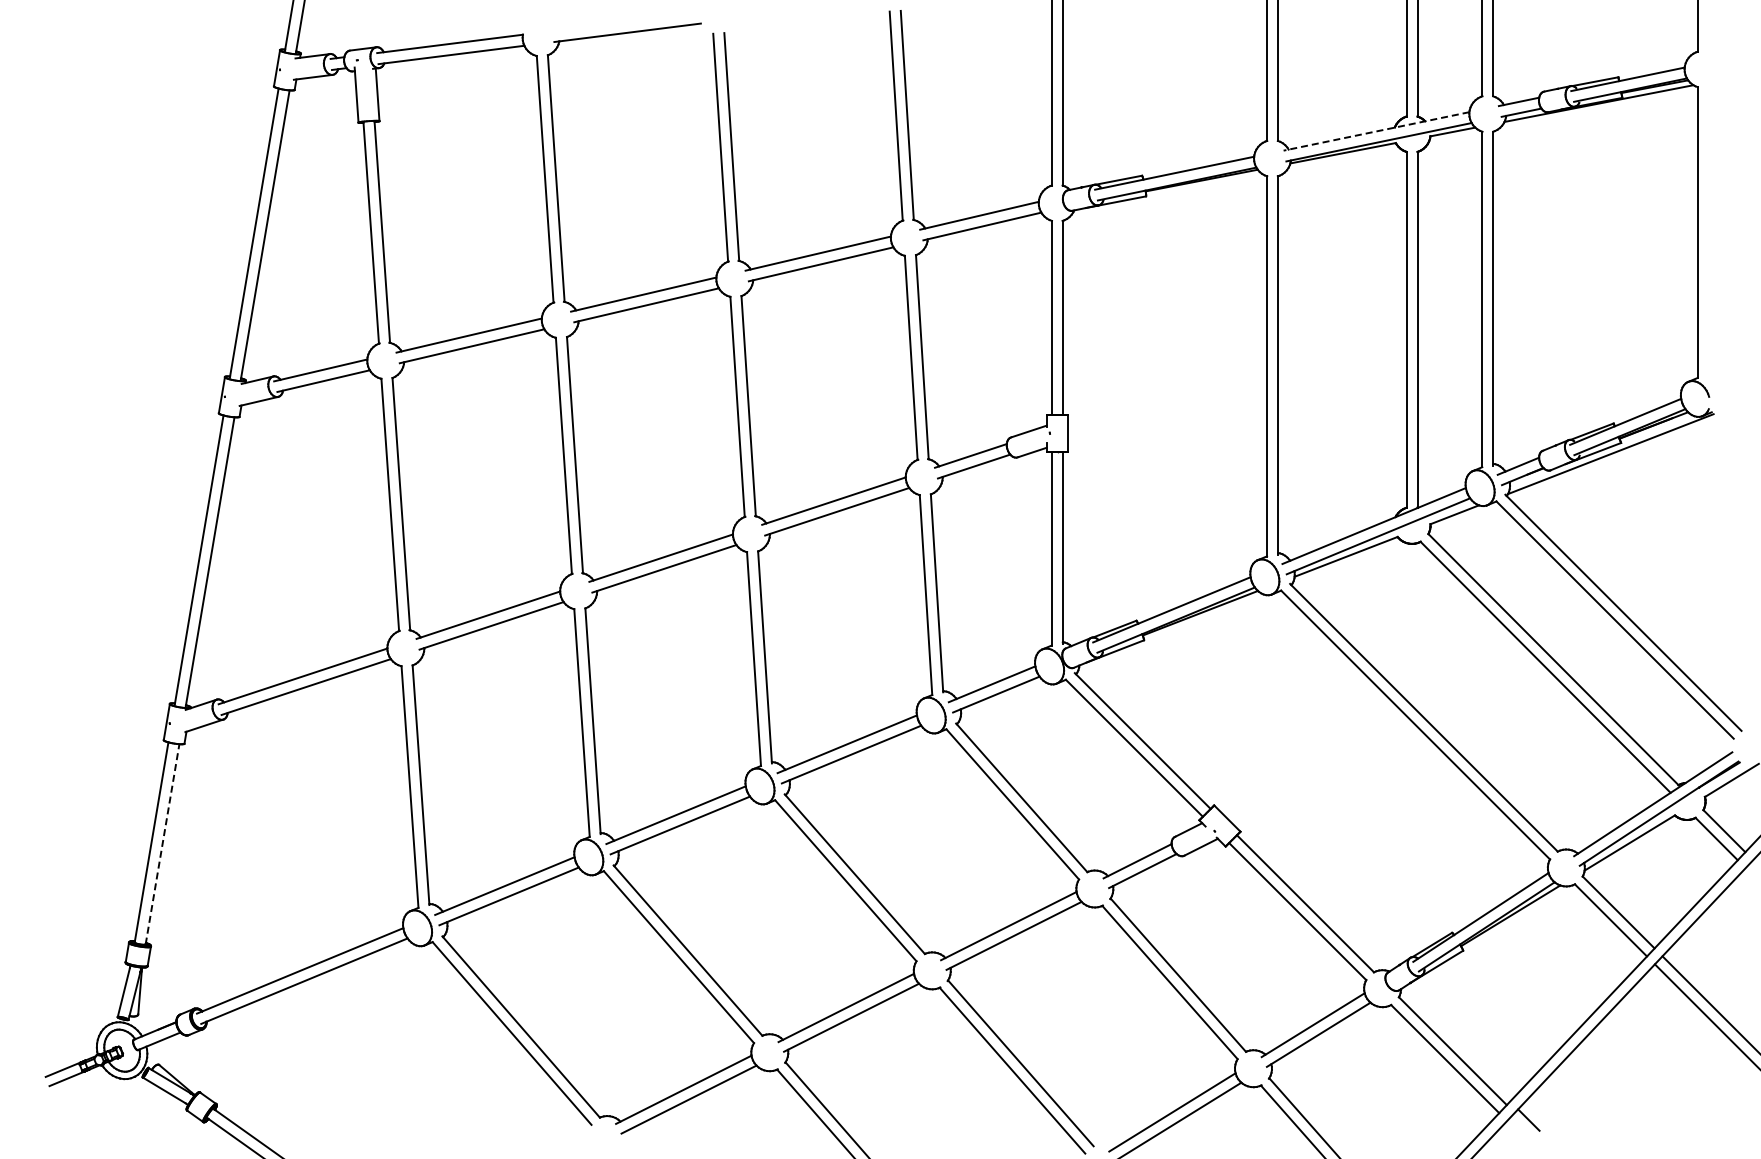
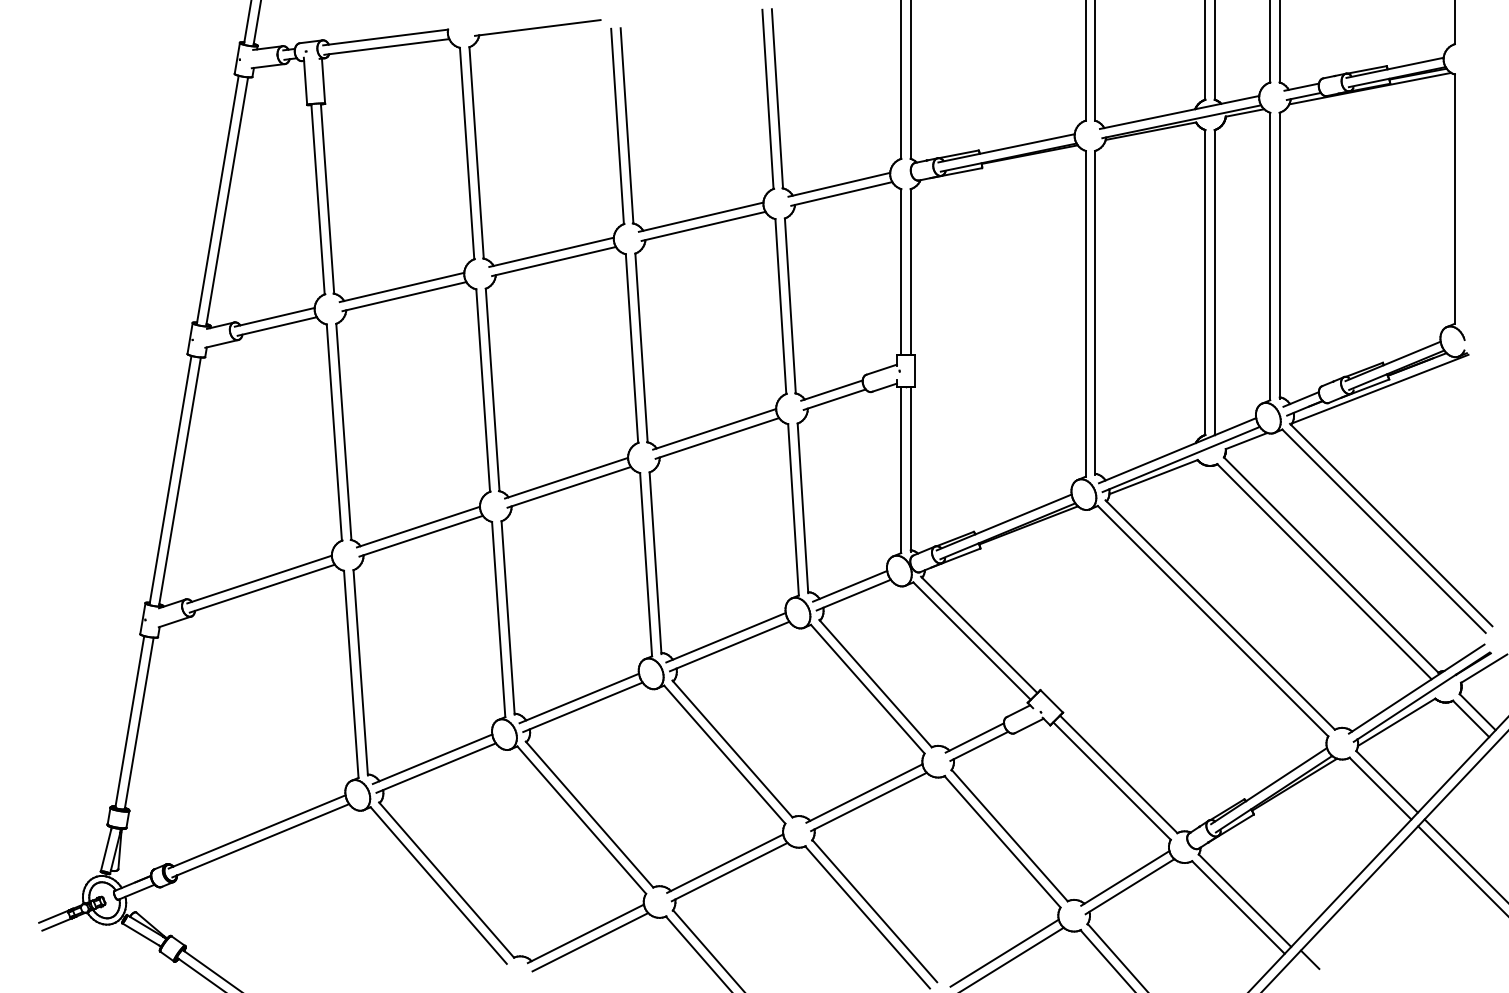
line: (1376, 131) -> (1179, 112), dashed -> solid
line: (162, 844) -> (139, 723), dashed -> solid

